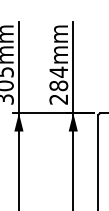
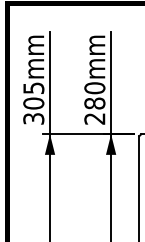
text: (58, 72) -> (94, 88), 284mm -> 280mm

